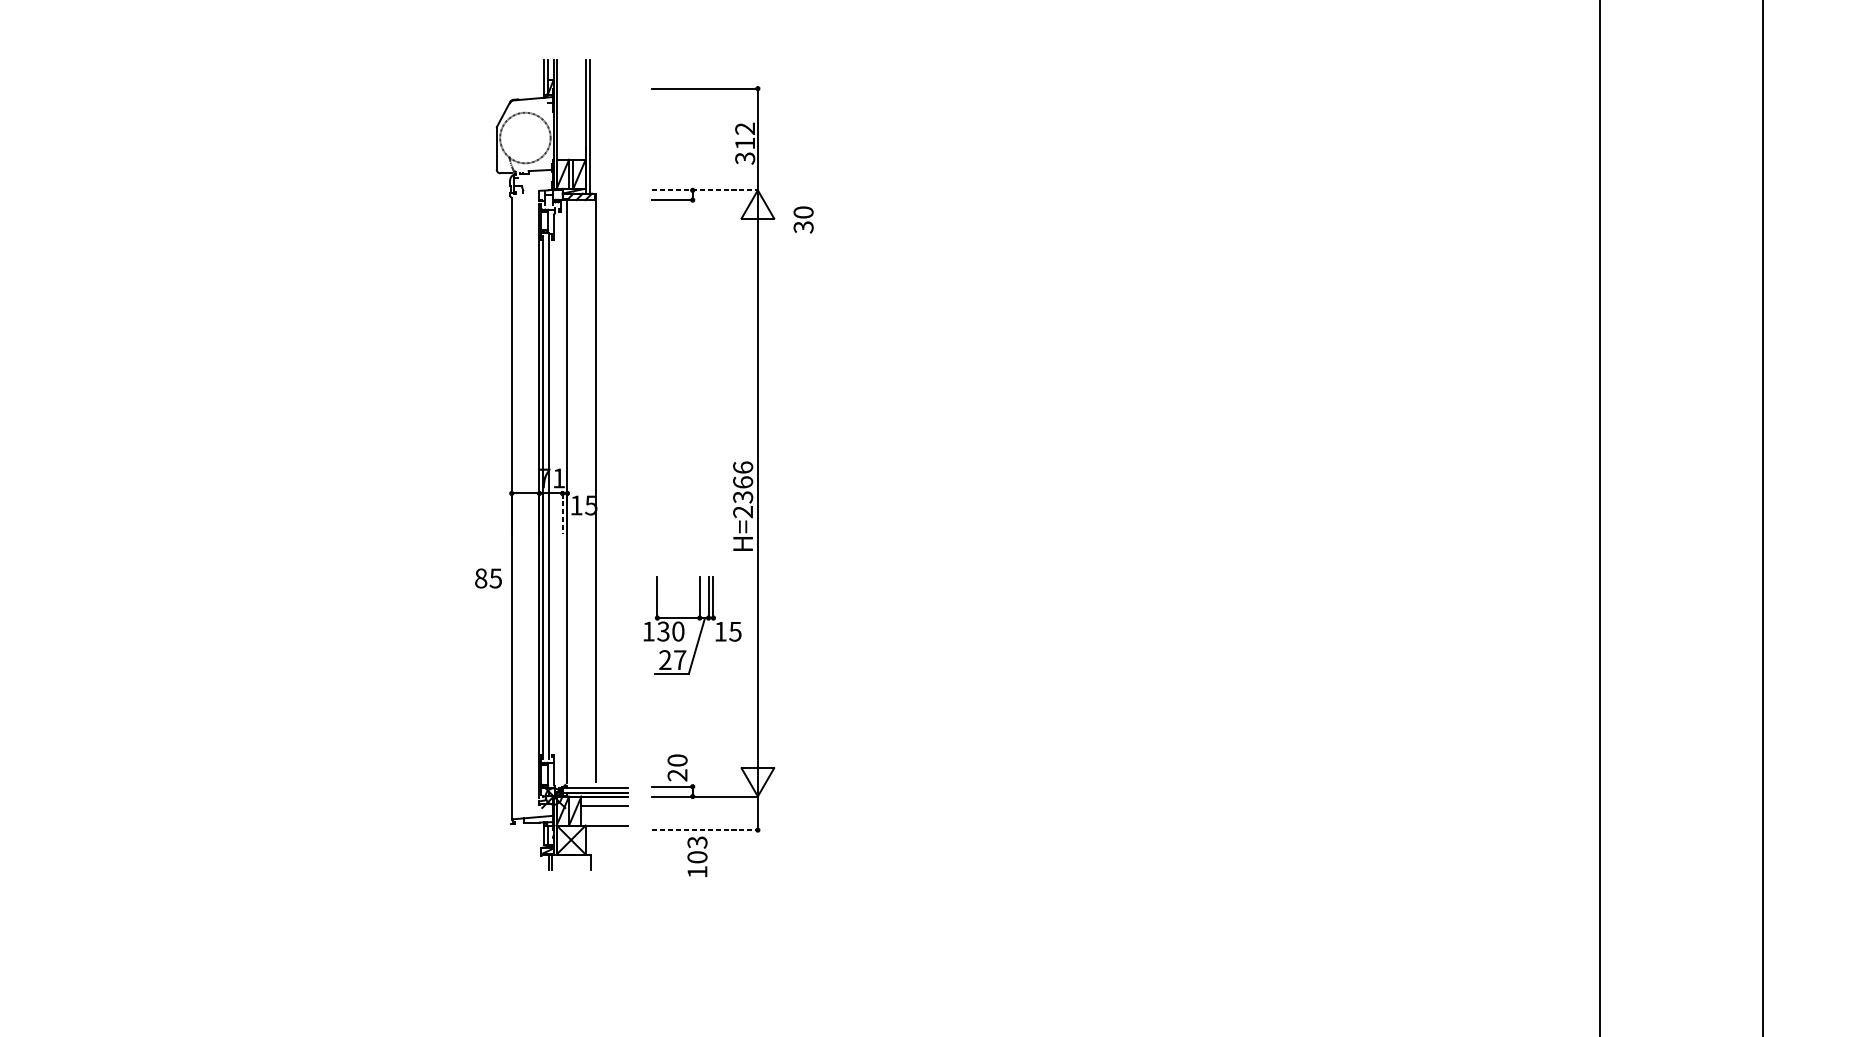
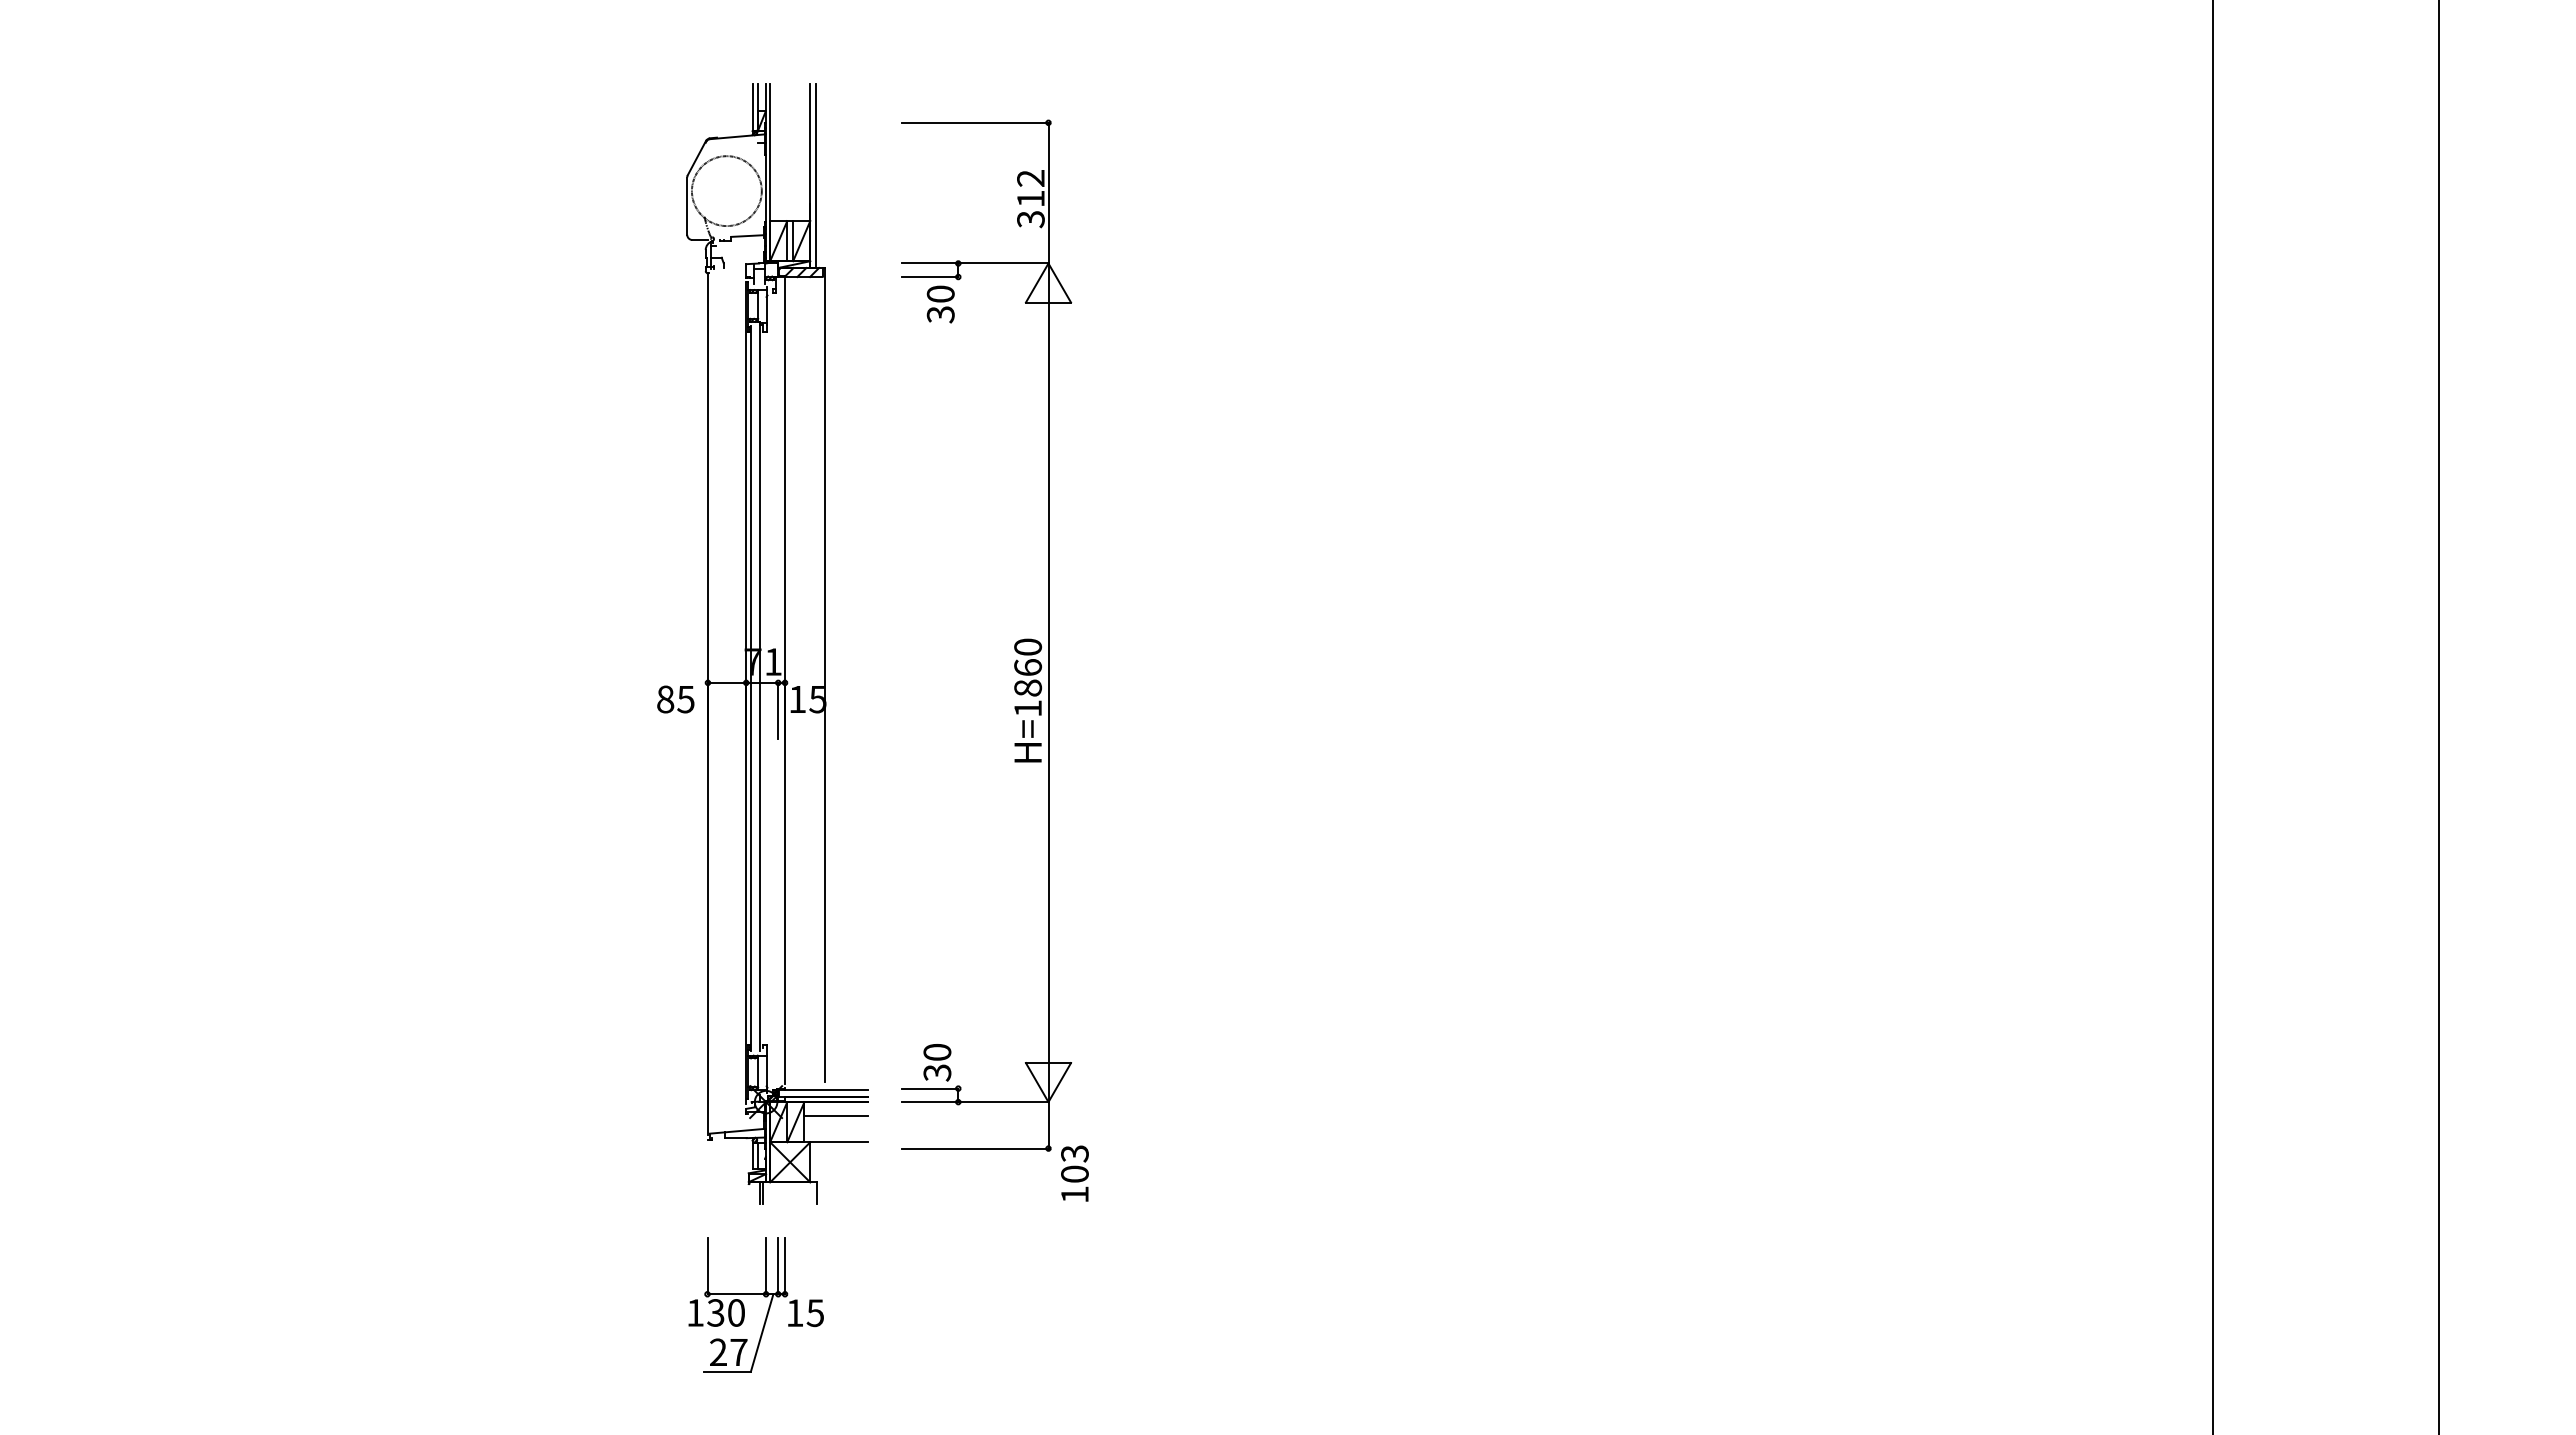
line: (705, 190) -> (975, 263), dashed -> solid
text: (803, 219) -> (940, 304), moved
text: (742, 489) -> (1027, 677), H=2366 -> H=1860
line: (562, 514) -> (778, 711), dashed -> solid
text: (488, 578) -> (675, 699), moved
part: (692, 618) -> (755, 1294), moved
text: (677, 775) -> (937, 1072), 20 -> 30
line: (705, 830) -> (975, 1148), dashed -> solid
text: (697, 856) -> (1074, 1173), moved

